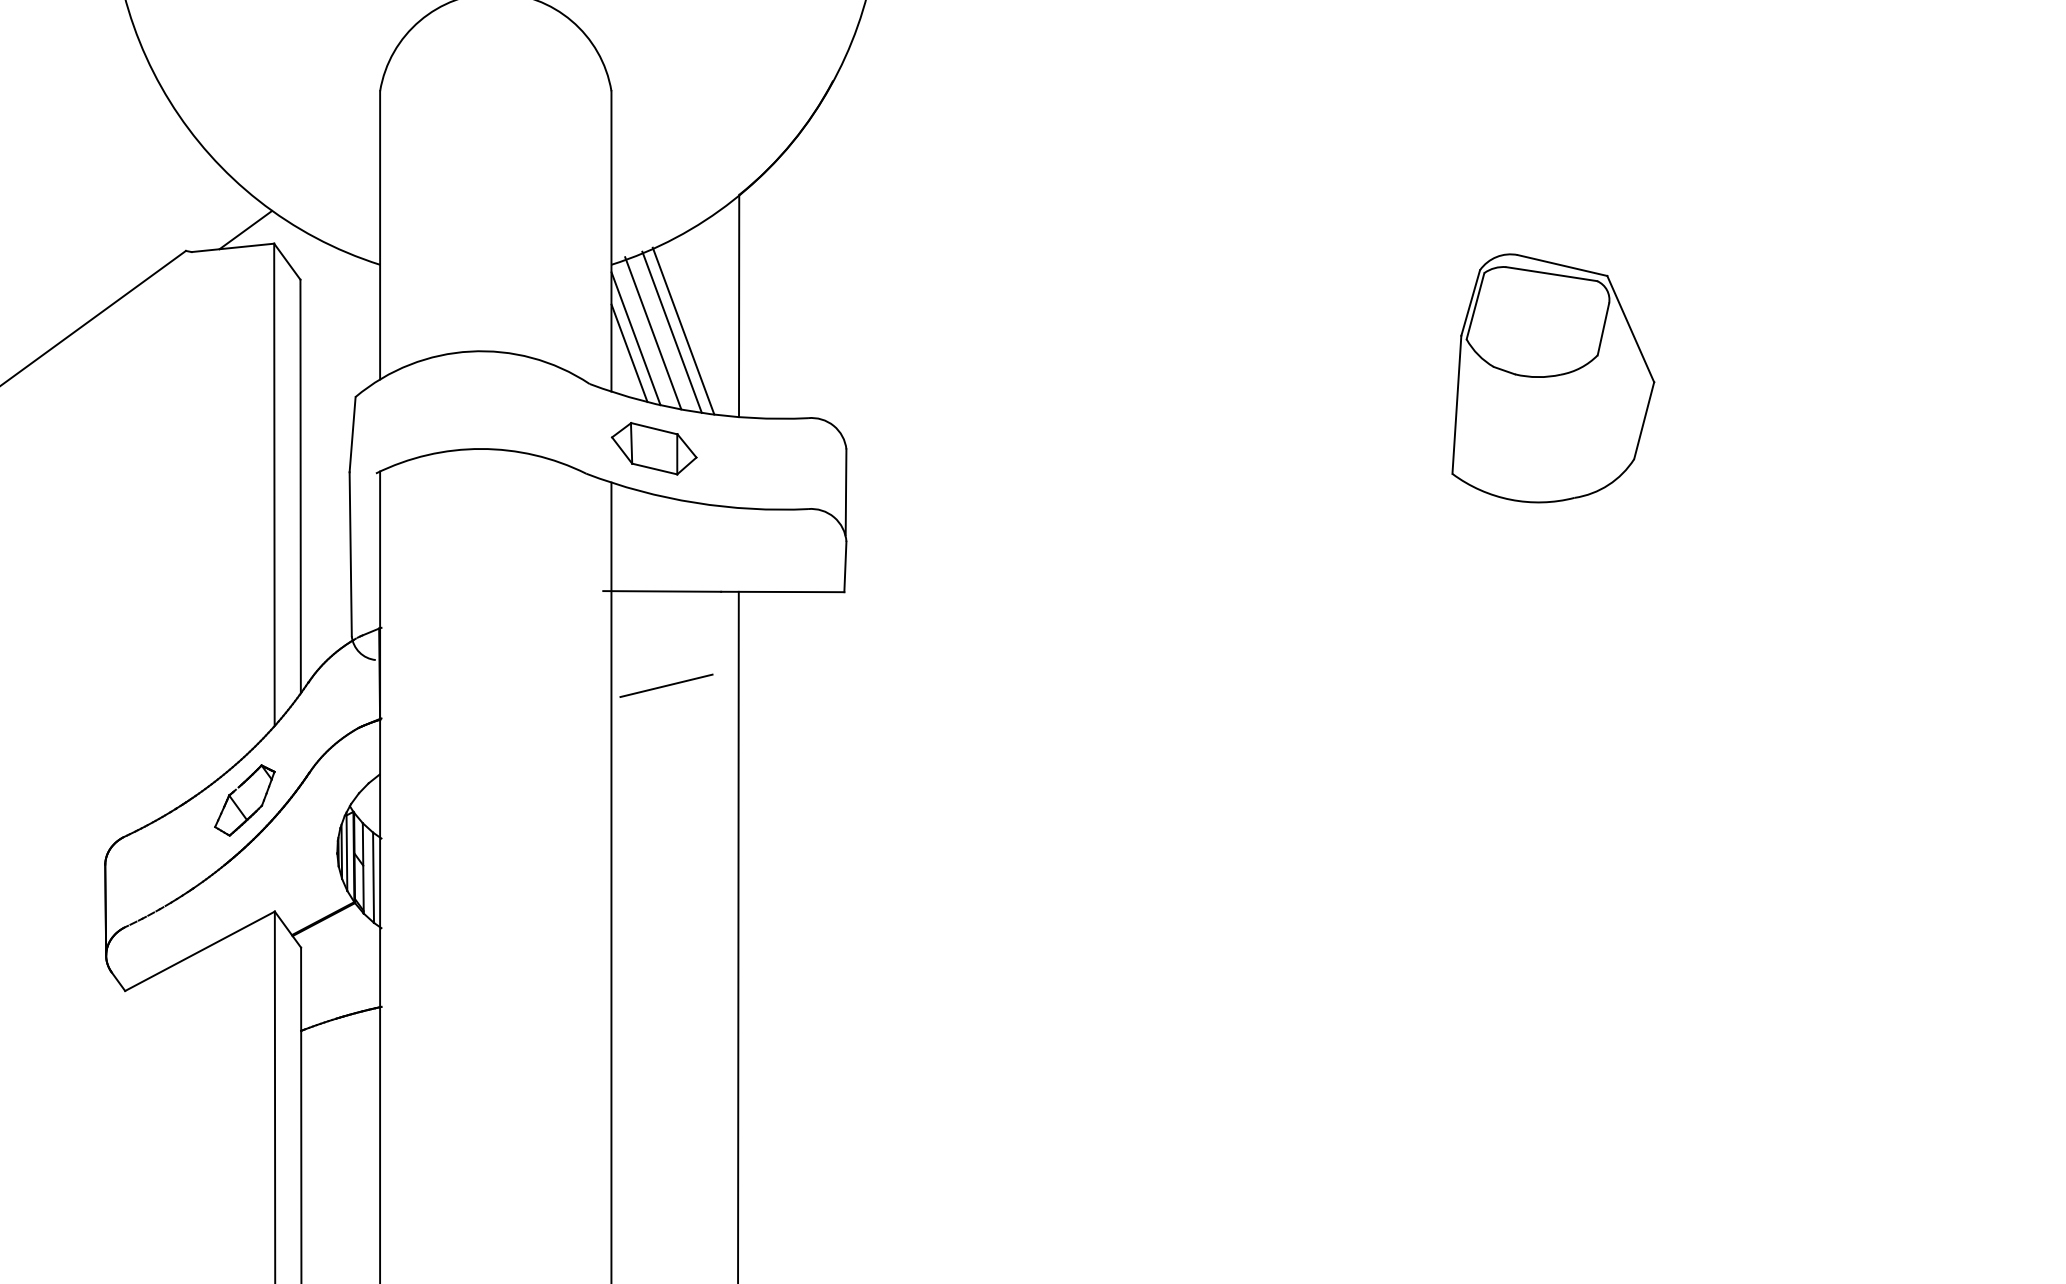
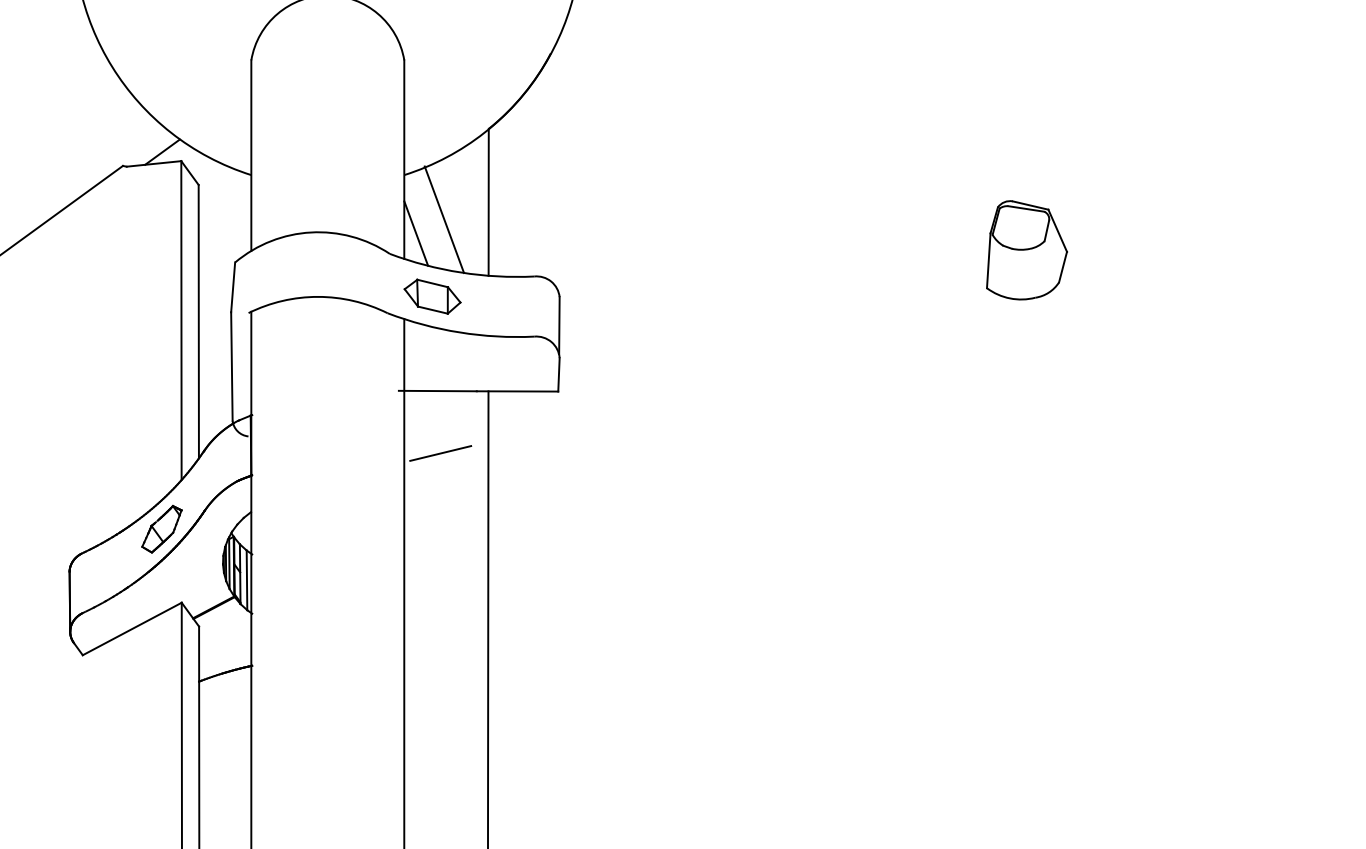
line: (682, 330) -> (451, 218), removed
line: (652, 333) -> (431, 220), removed
line: (635, 337) -> (420, 223), removed
part: (1552, 378) -> (1026, 250), size x0.6

